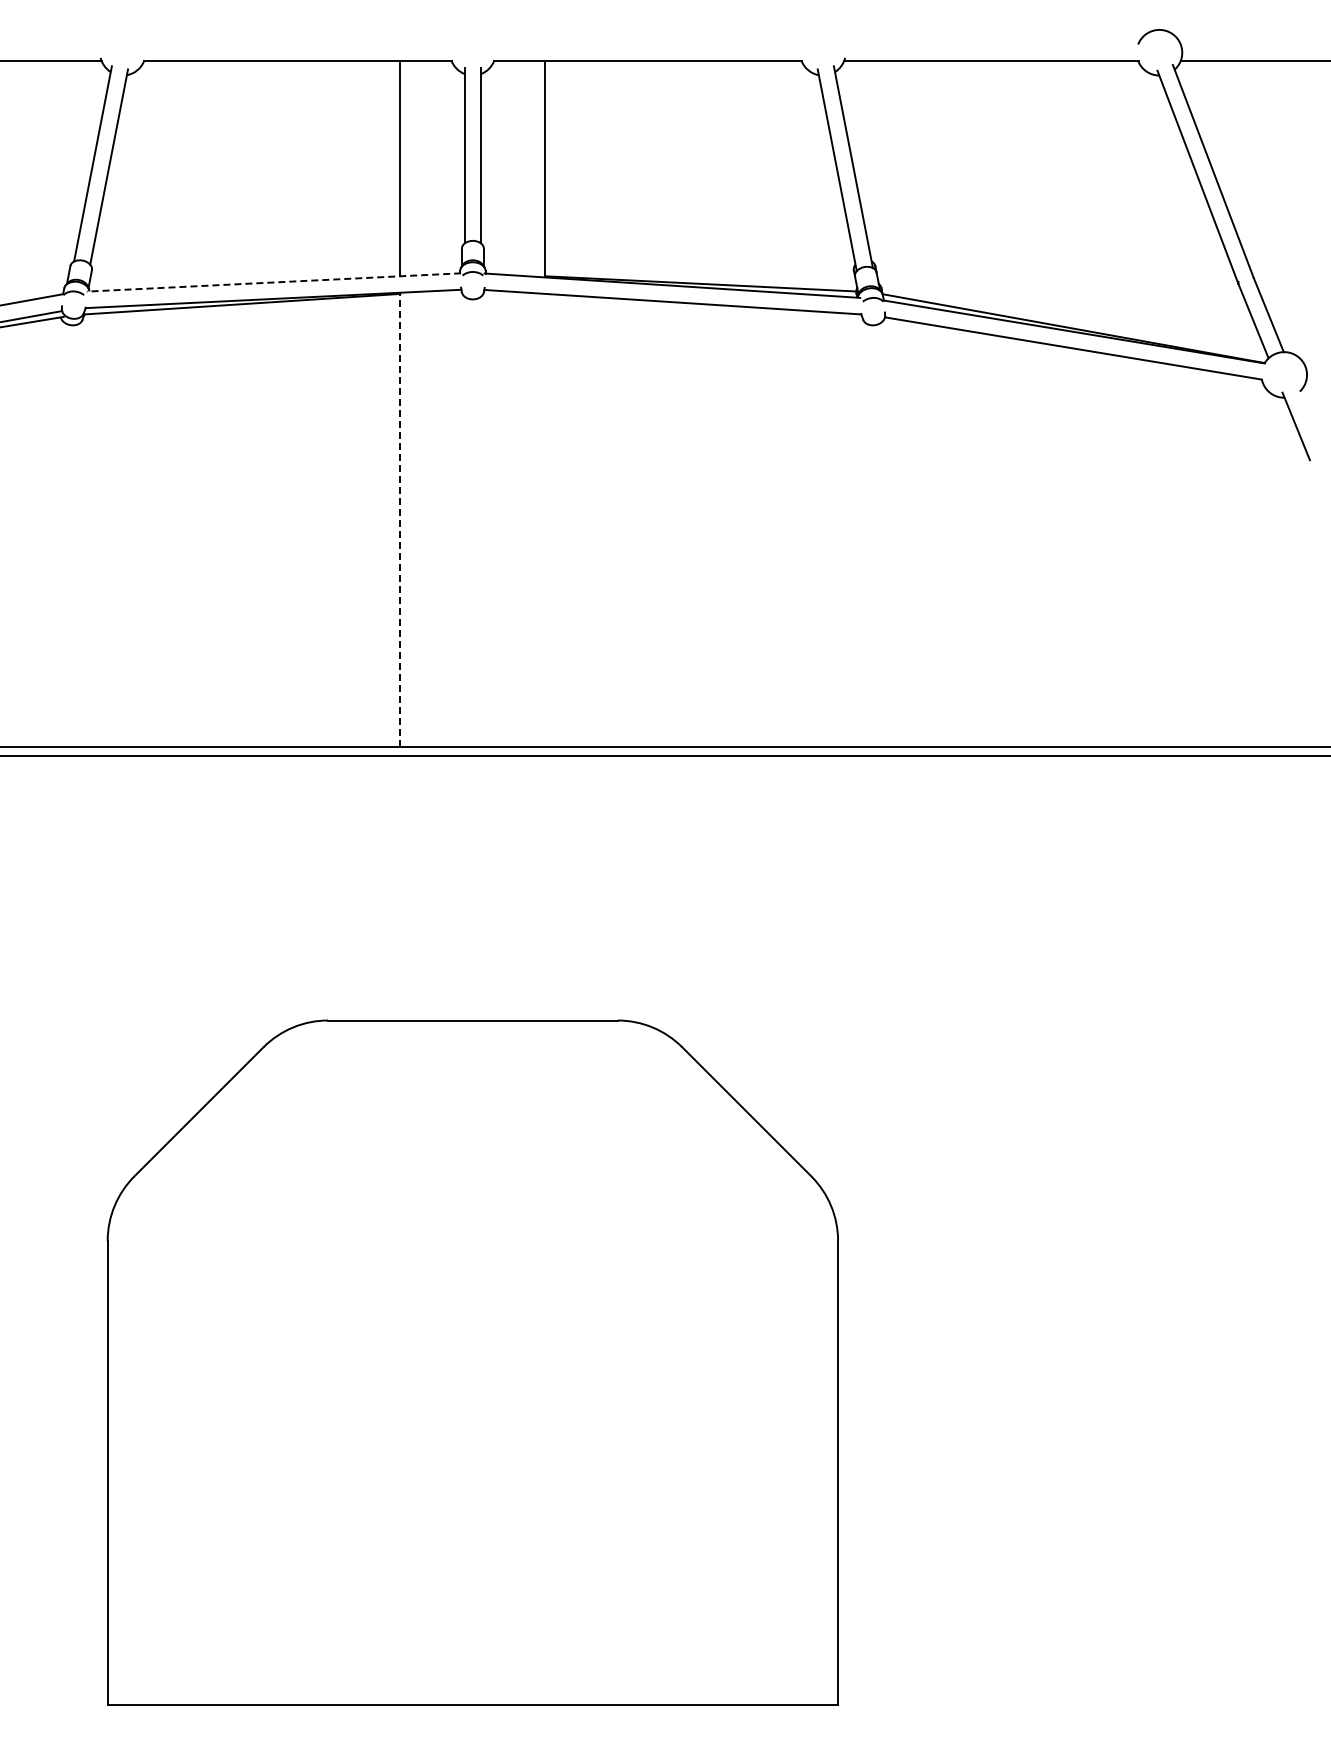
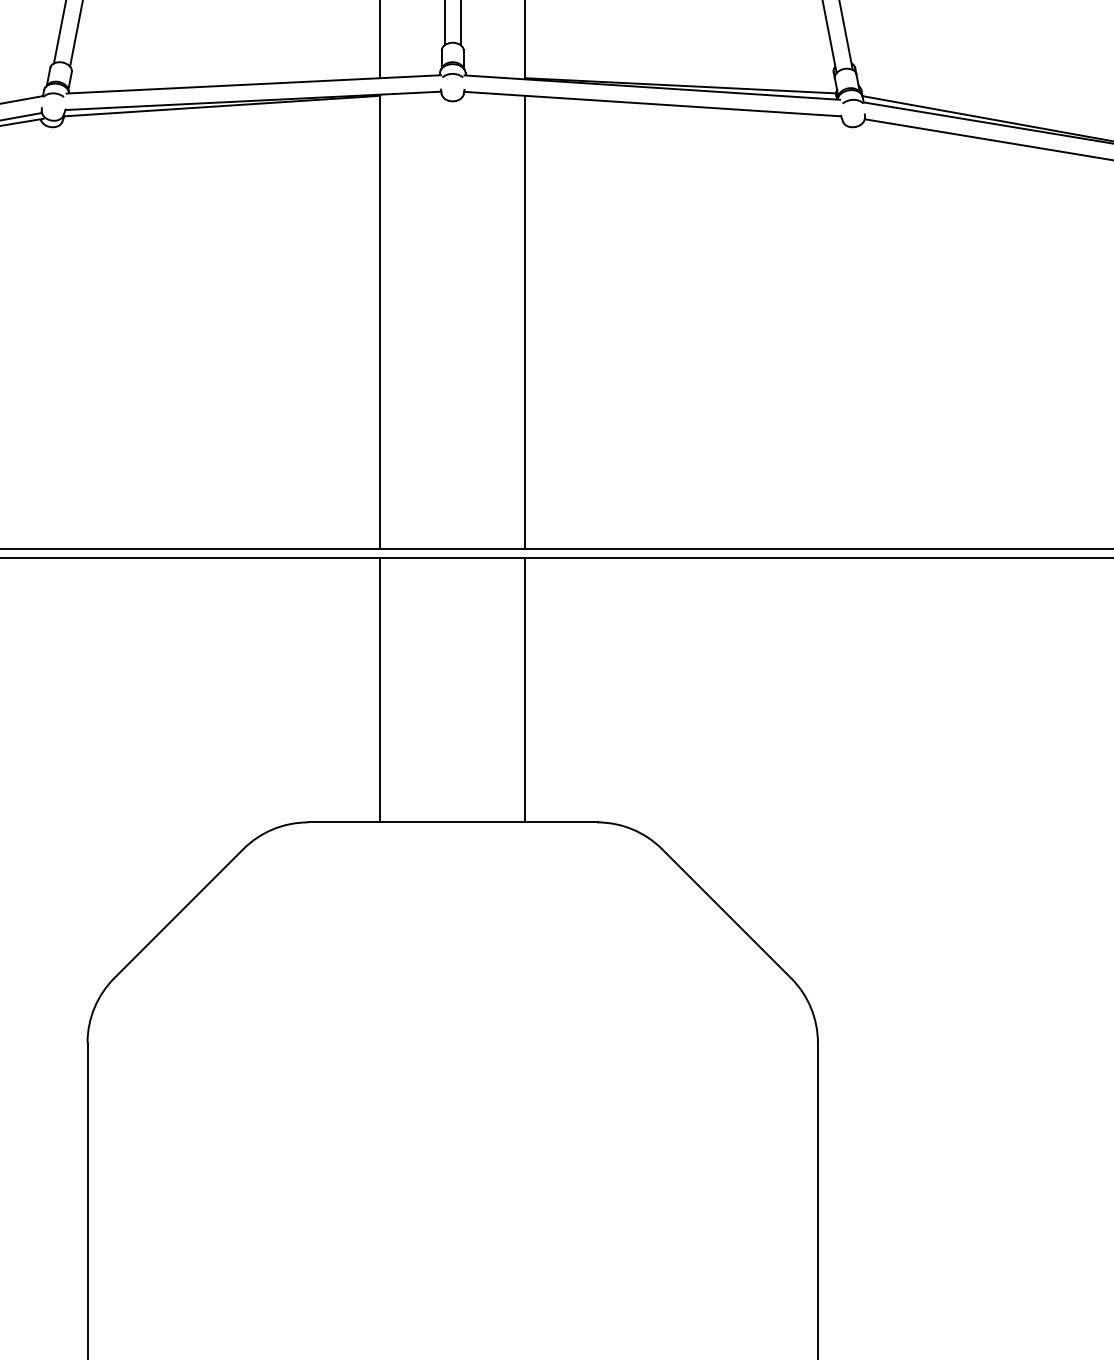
line: (273, 282) -> (253, 84), dashed -> solid
line: (400, 519) -> (380, 321), dashed -> solid
line: (545, 519) -> (525, 321), added
line: (400, 887) -> (380, 689), added
line: (545, 887) -> (525, 689), added

